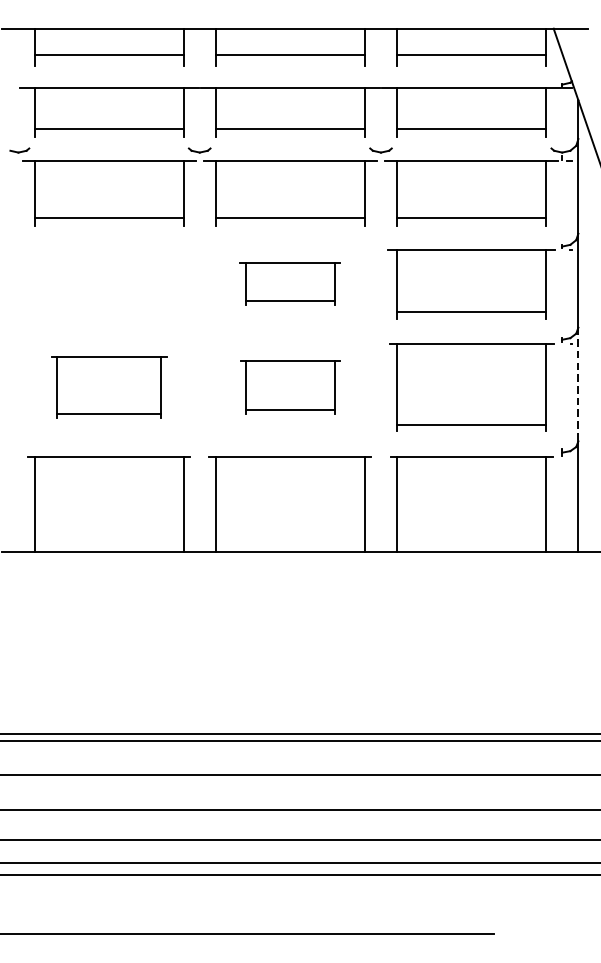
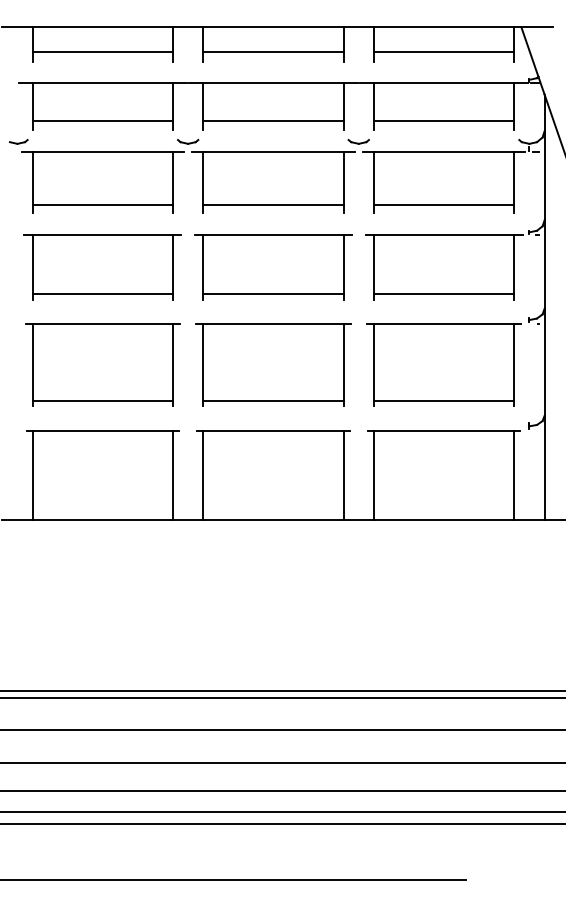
part: (108, 283) -> (102, 267), added
part: (290, 283) -> (273, 267), size x1.67
line: (578, 384) -> (544, 362), dashed -> solid
part: (108, 386) -> (102, 364), size x1.43
part: (290, 386) -> (273, 364), size x1.67

